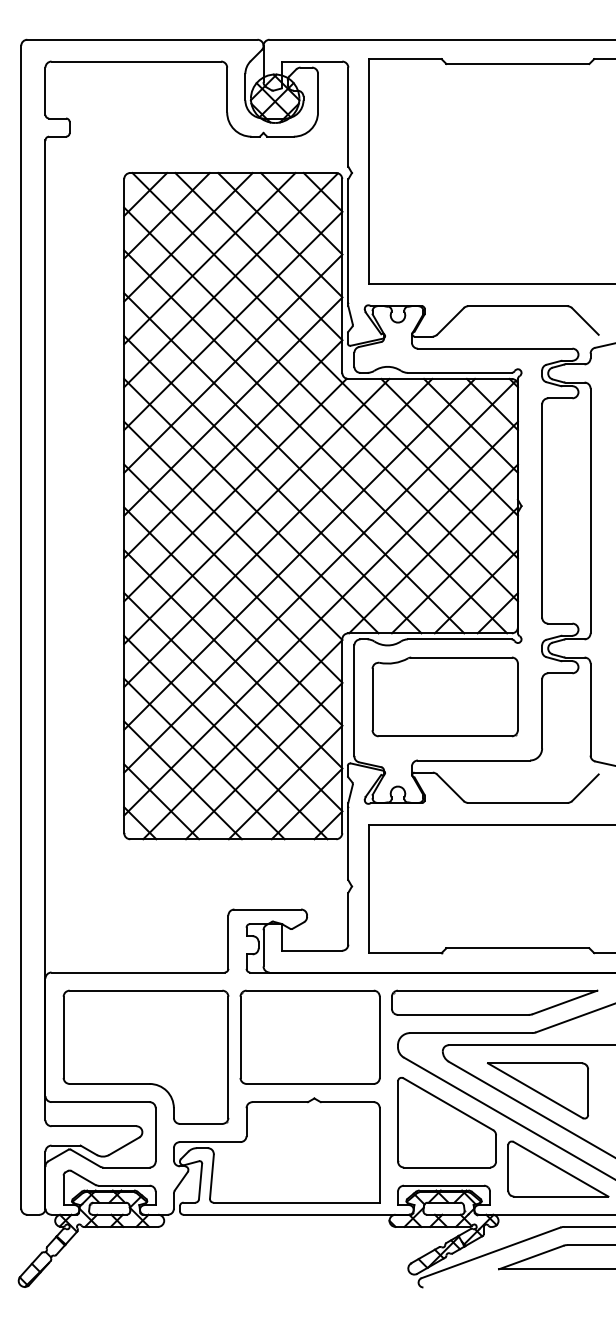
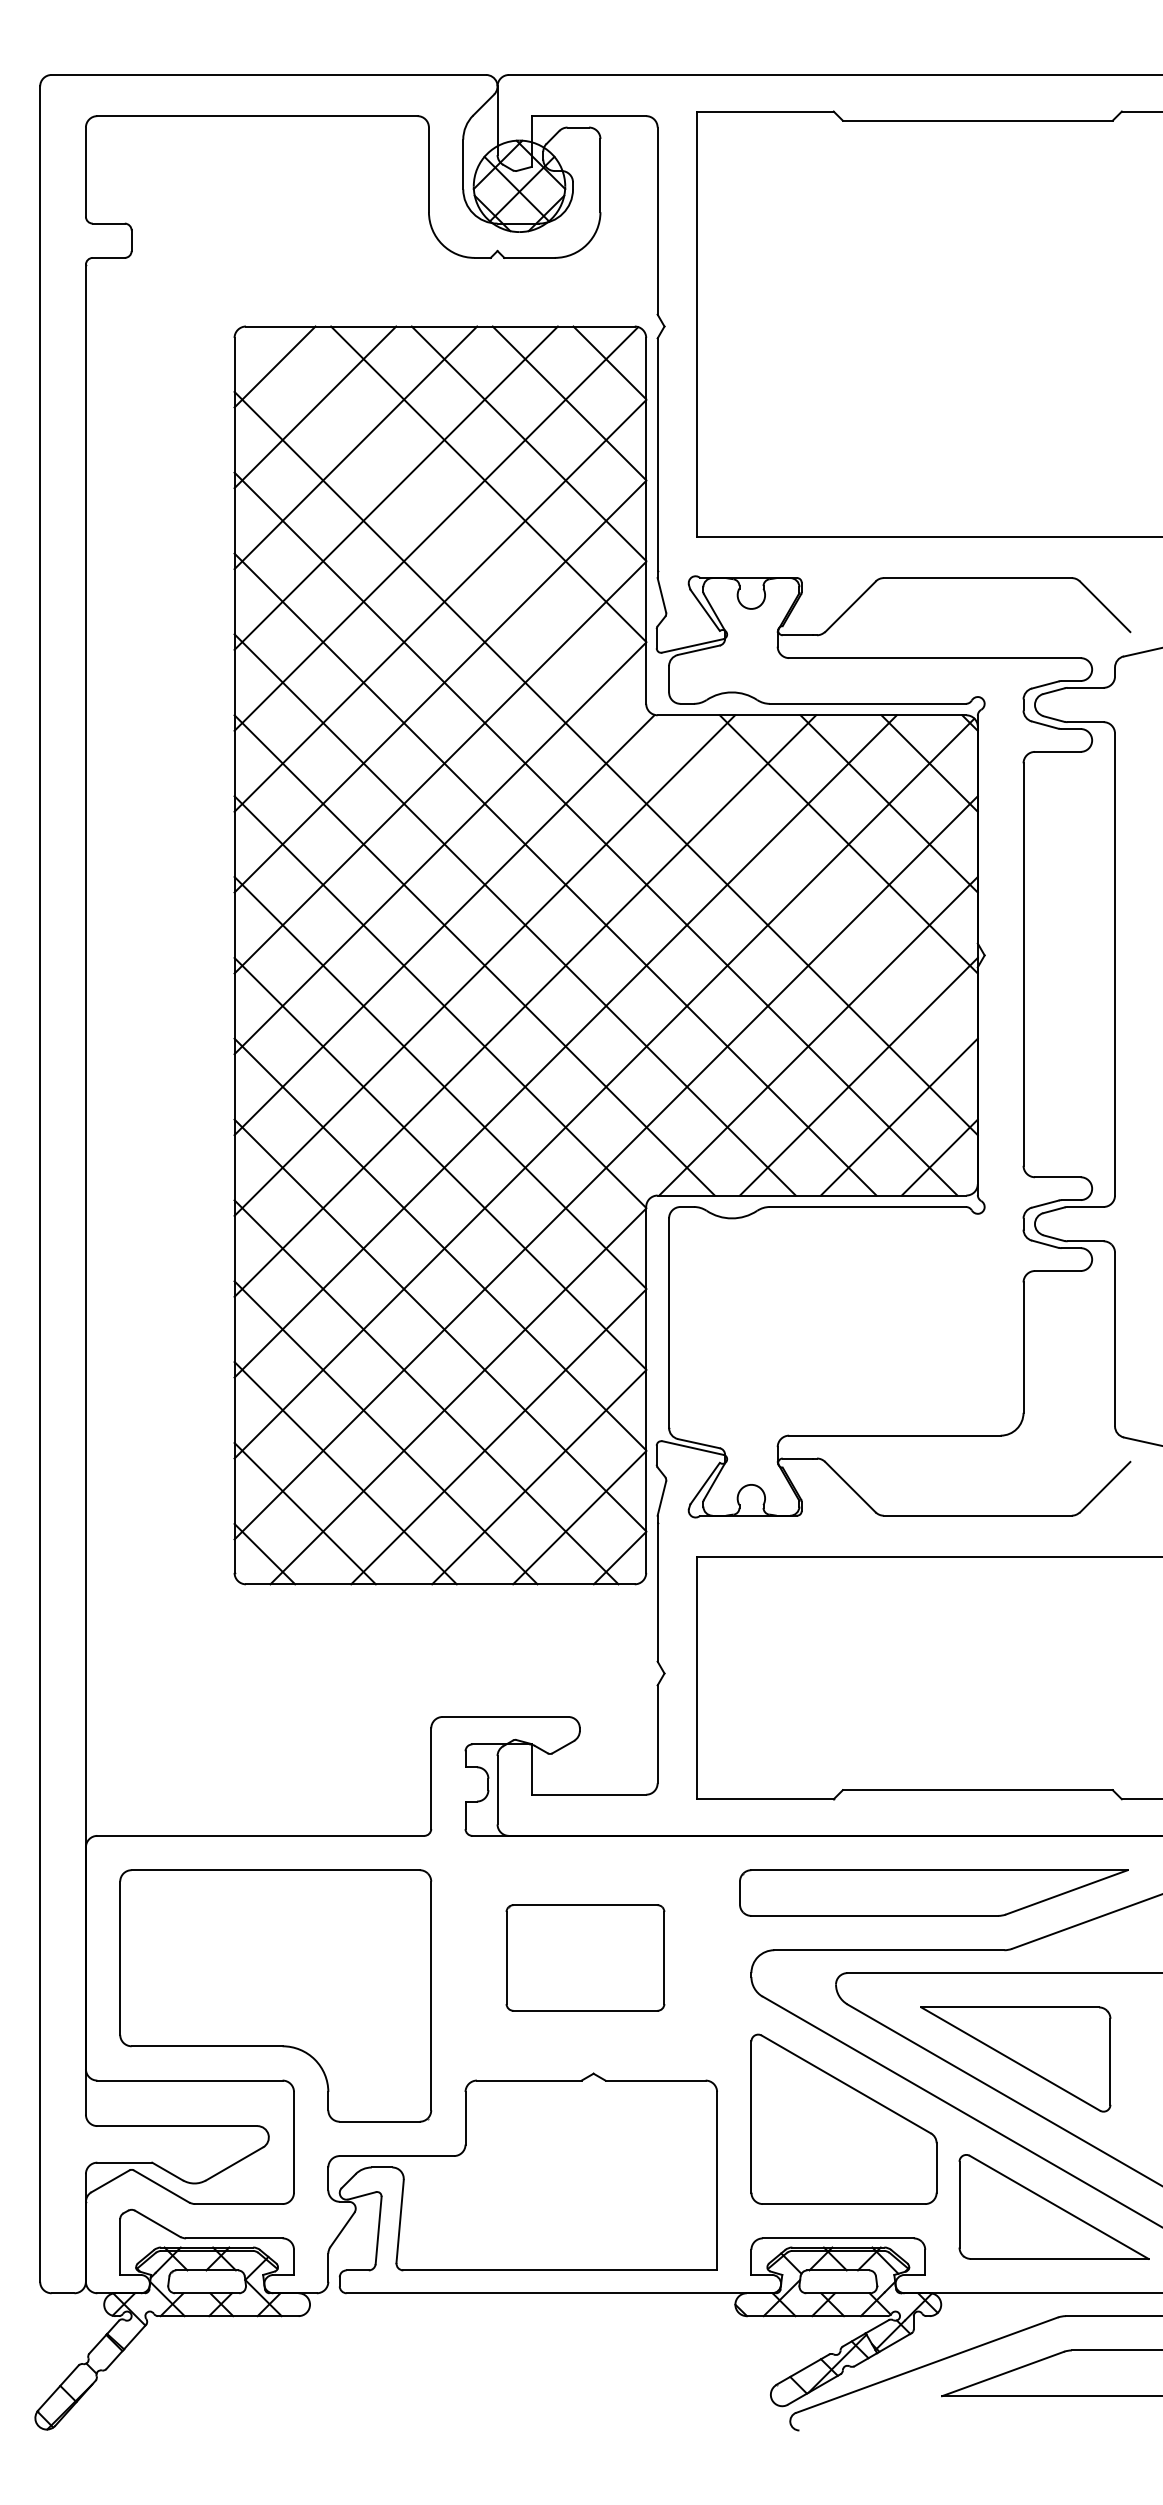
line: (324, 365) -> (612, 689), removed
part: (444, 696) -> (839, 1314), removed
part: (309, 1036) -> (584, 1956), size x0.6

